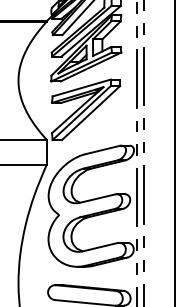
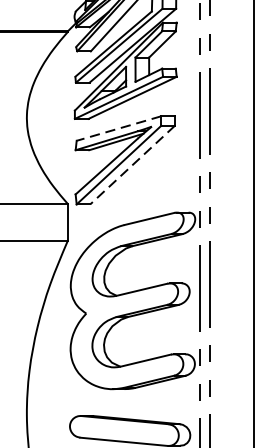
line: (81, 88) -> (118, 129), solid -> dashed
line: (91, 113) -> (133, 165), solid -> dashed

